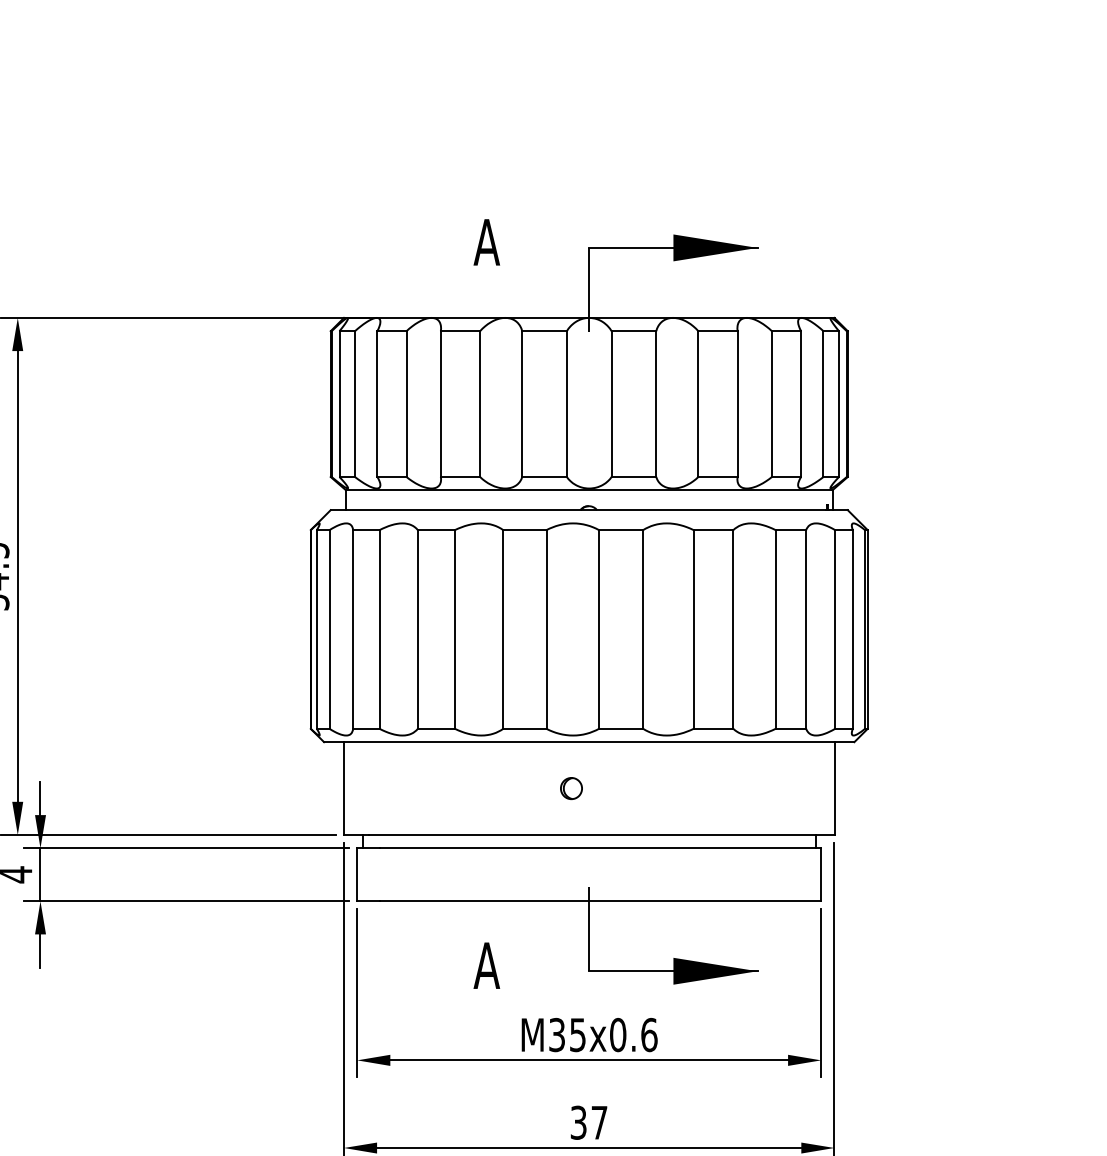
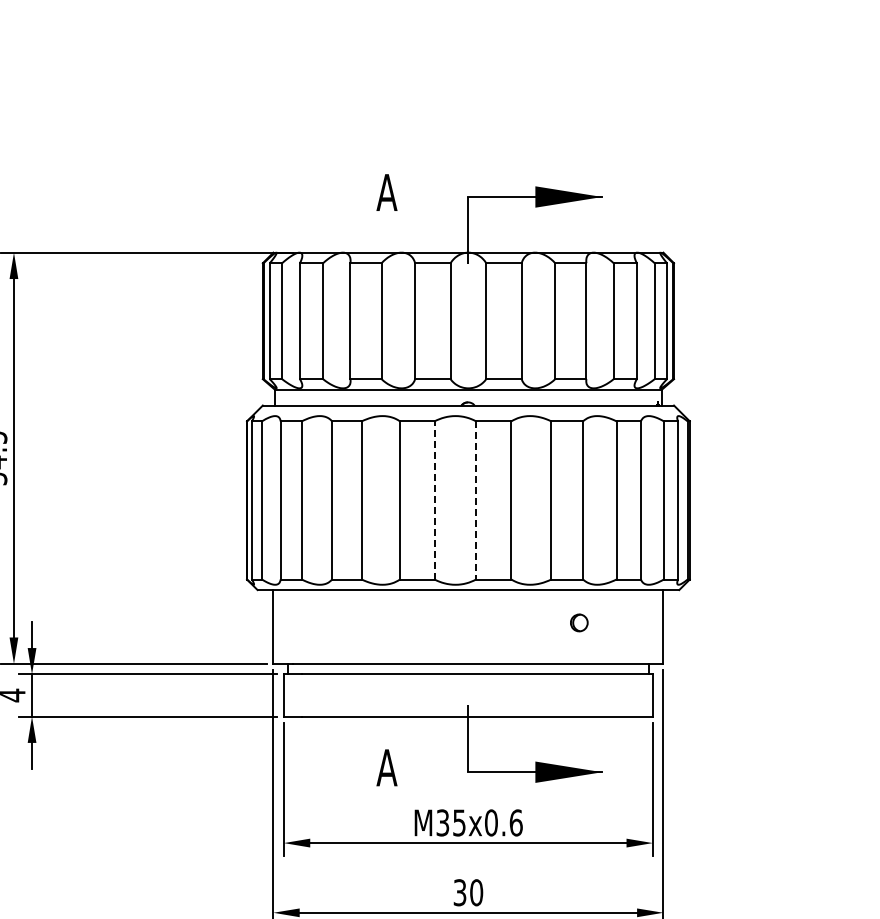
line: (546, 628) -> (434, 499), solid -> dashed
line: (599, 629) -> (476, 500), solid -> dashed
part: (571, 788) -> (579, 622), moved
text: (599, 1122) -> (476, 892), 37 -> 30

